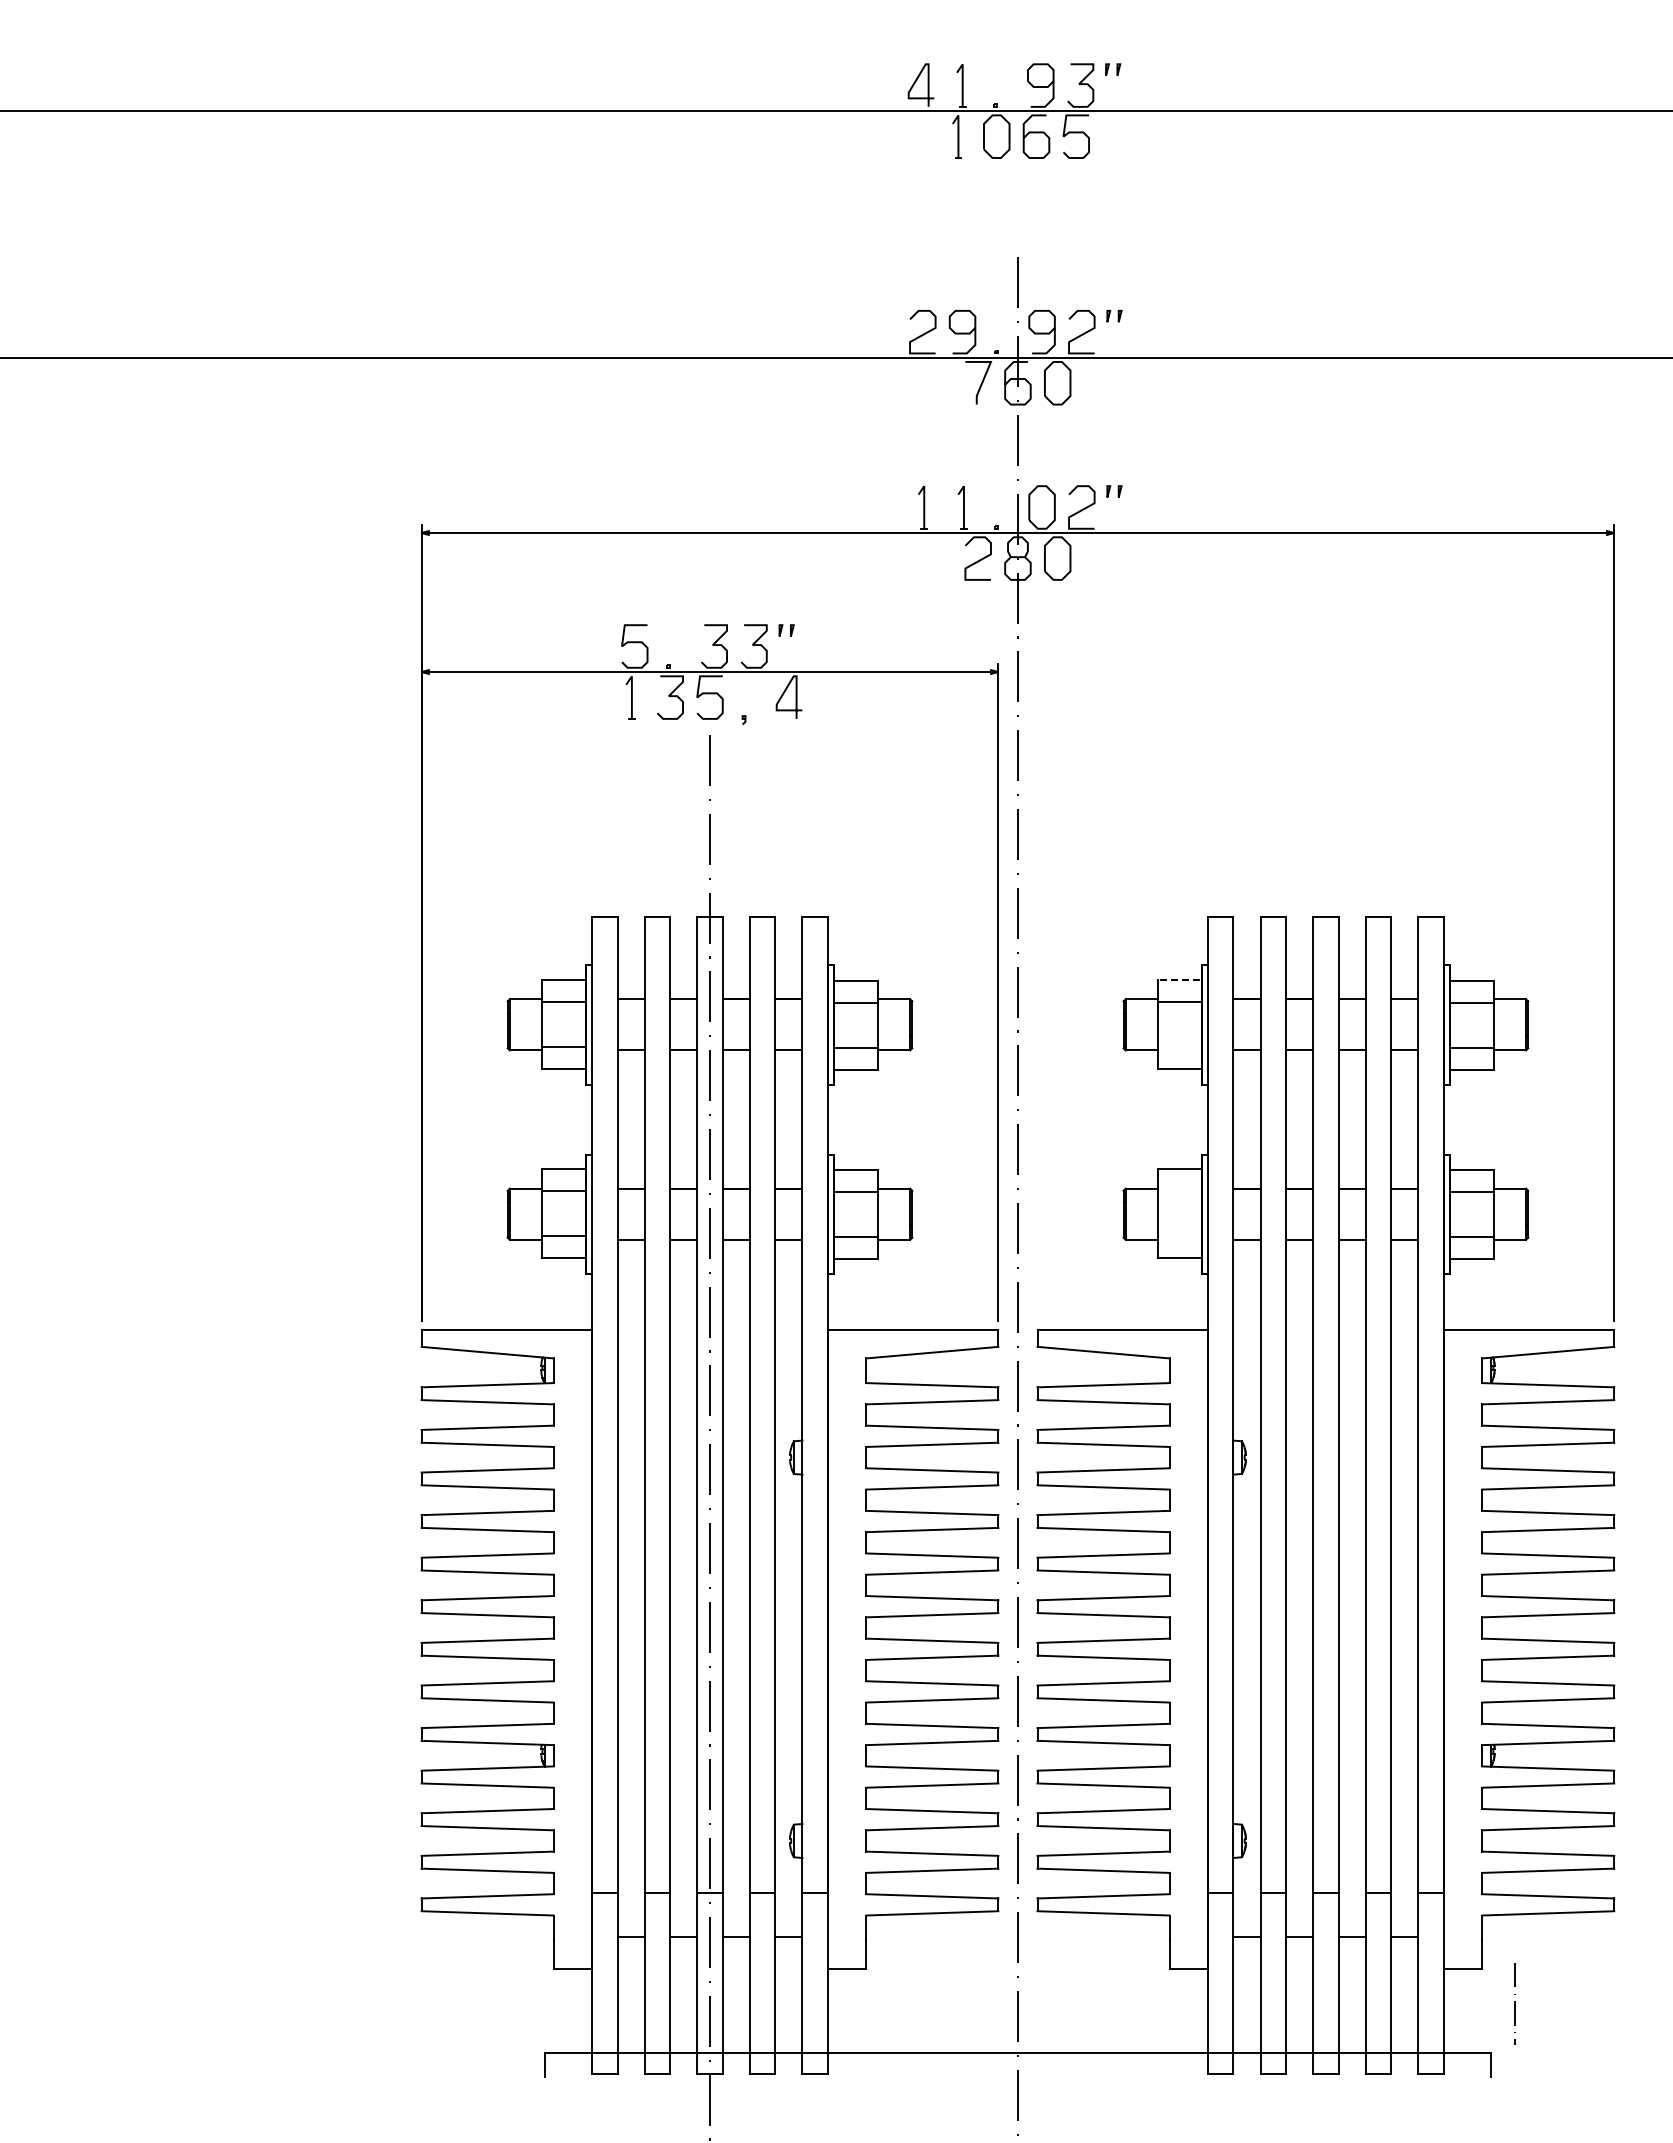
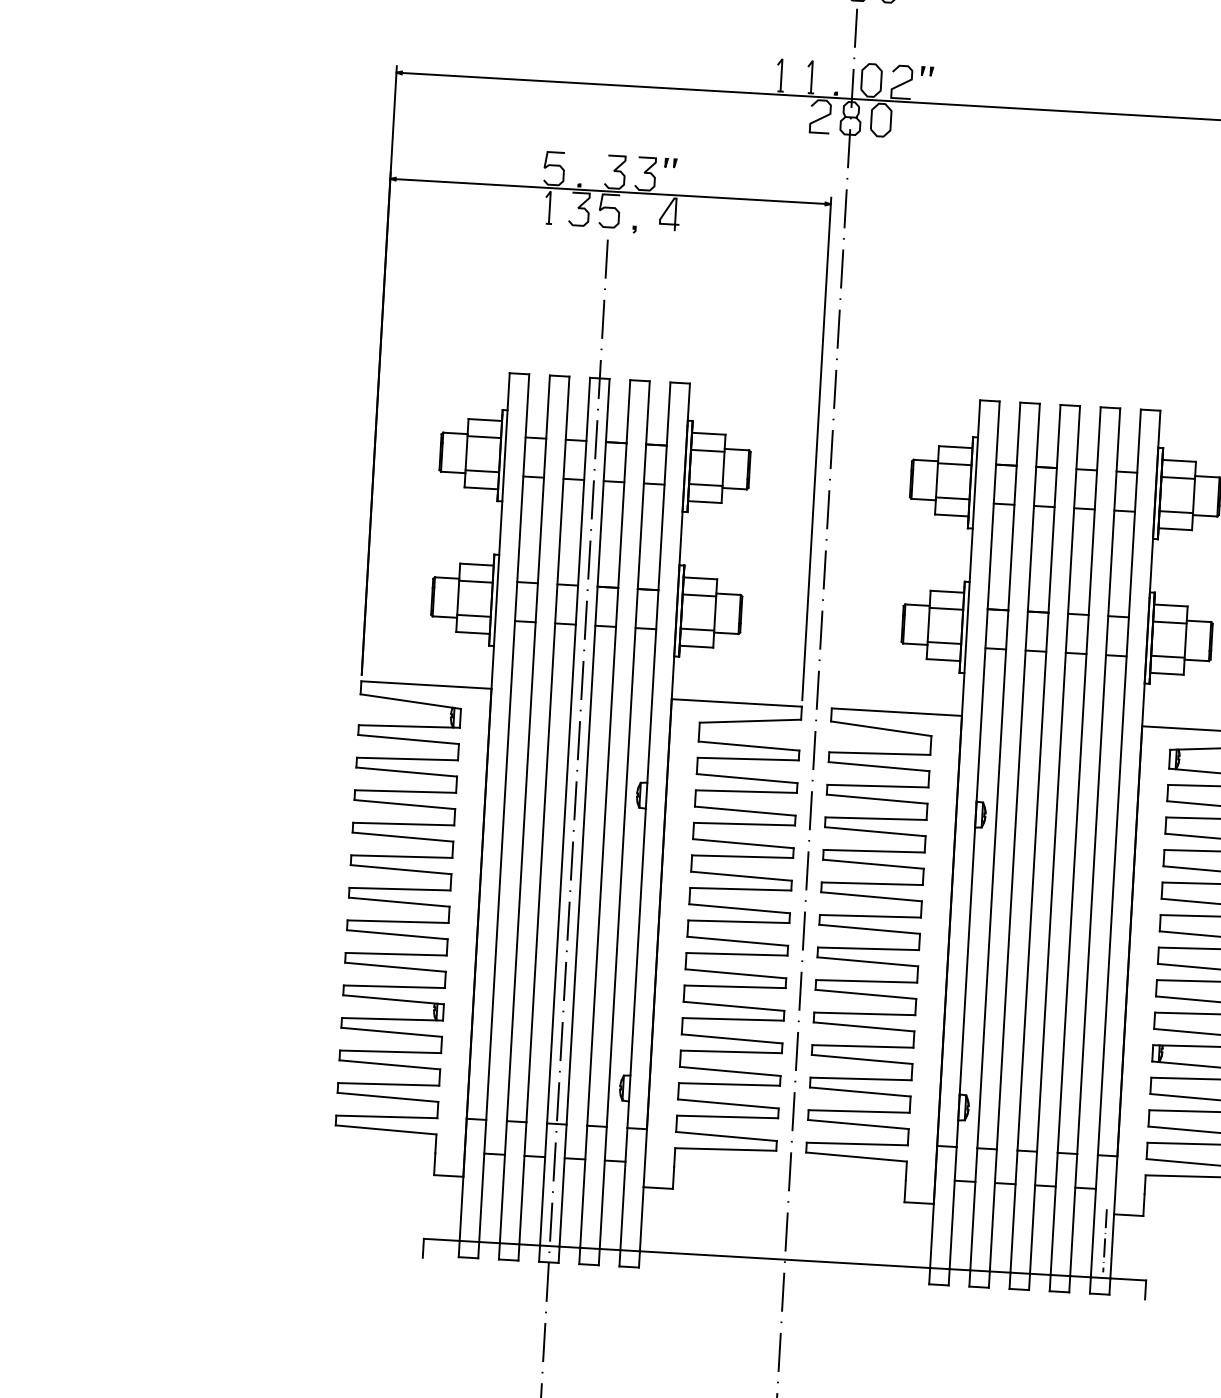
line: (1178, 979) -> (954, 447), dashed -> solid
line: (1179, 1046) -> (952, 498), added
line: (1179, 1191) -> (946, 609), added
line: (1179, 1236) -> (944, 643), added
line: (1514, 2003) -> (1104, 1240), moved

